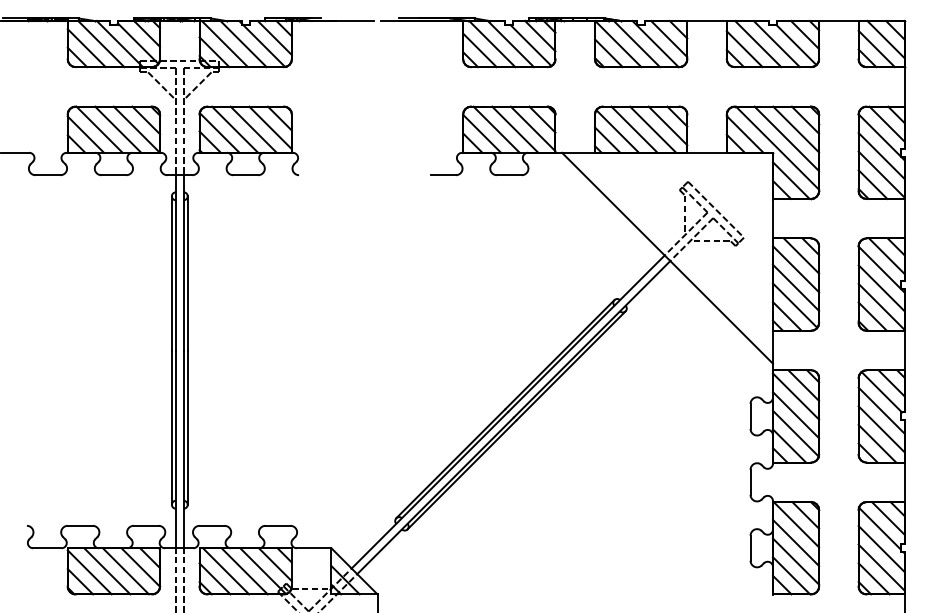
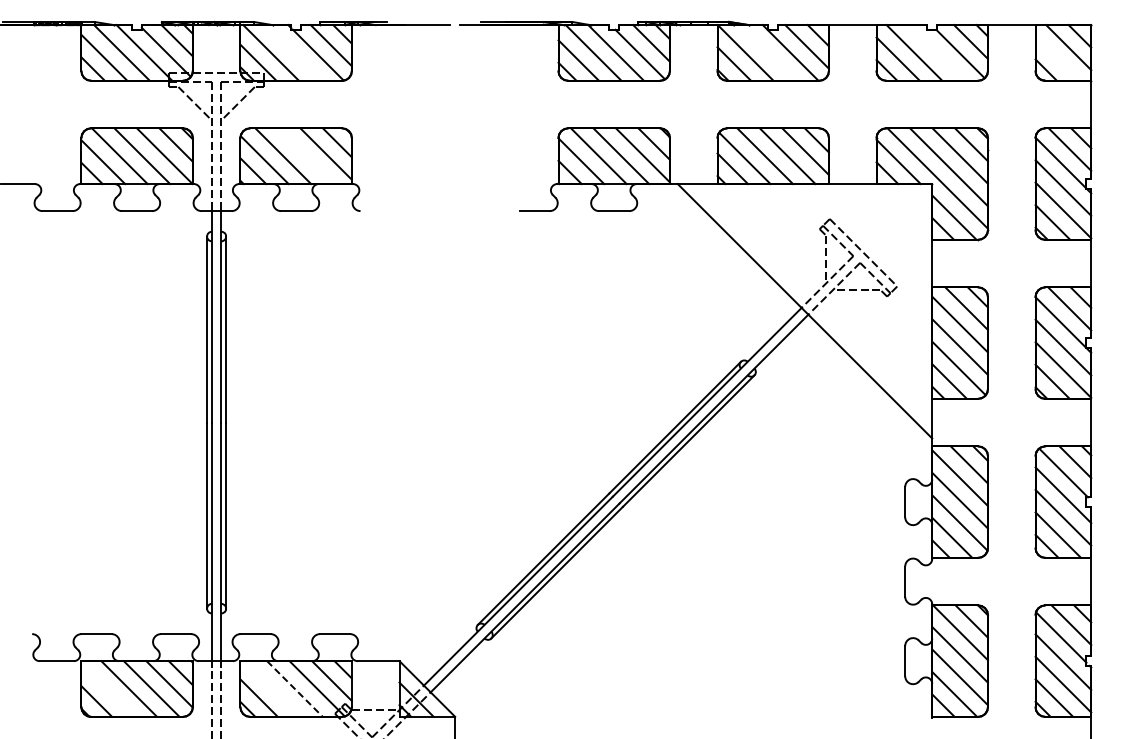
line: (243, 43) -> (293, 52), removed
line: (636, 43) -> (767, 52), removed
line: (776, 43) -> (936, 52), removed
line: (876, 48) -> (1057, 58), removed
line: (253, 129) -> (305, 156), removed
line: (226, 570) -> (272, 688), removed
line: (89, 571) -> (107, 689), removed
line: (245, 571) -> (295, 689), solid -> dashed

